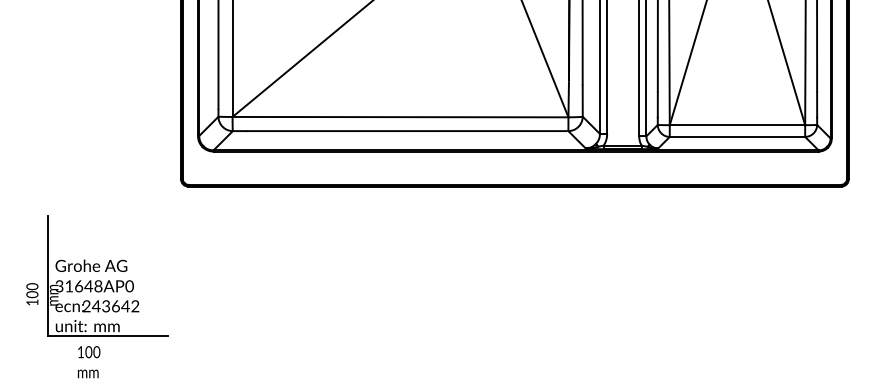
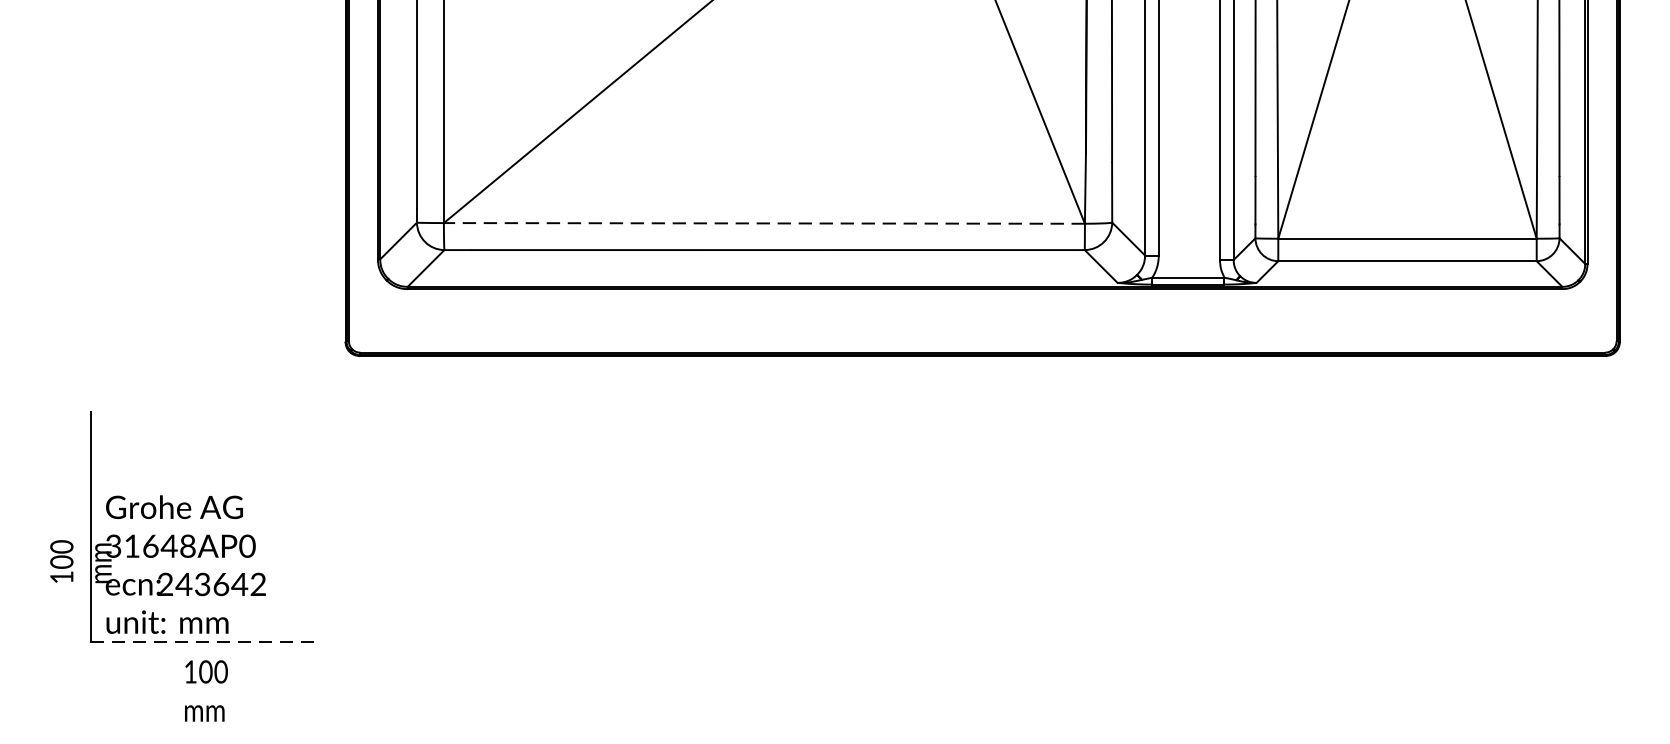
line: (400, 117) -> (764, 224), solid -> dashed
line: (108, 336) -> (207, 642), solid -> dashed
text: (89, 362) -> (207, 691), moved

